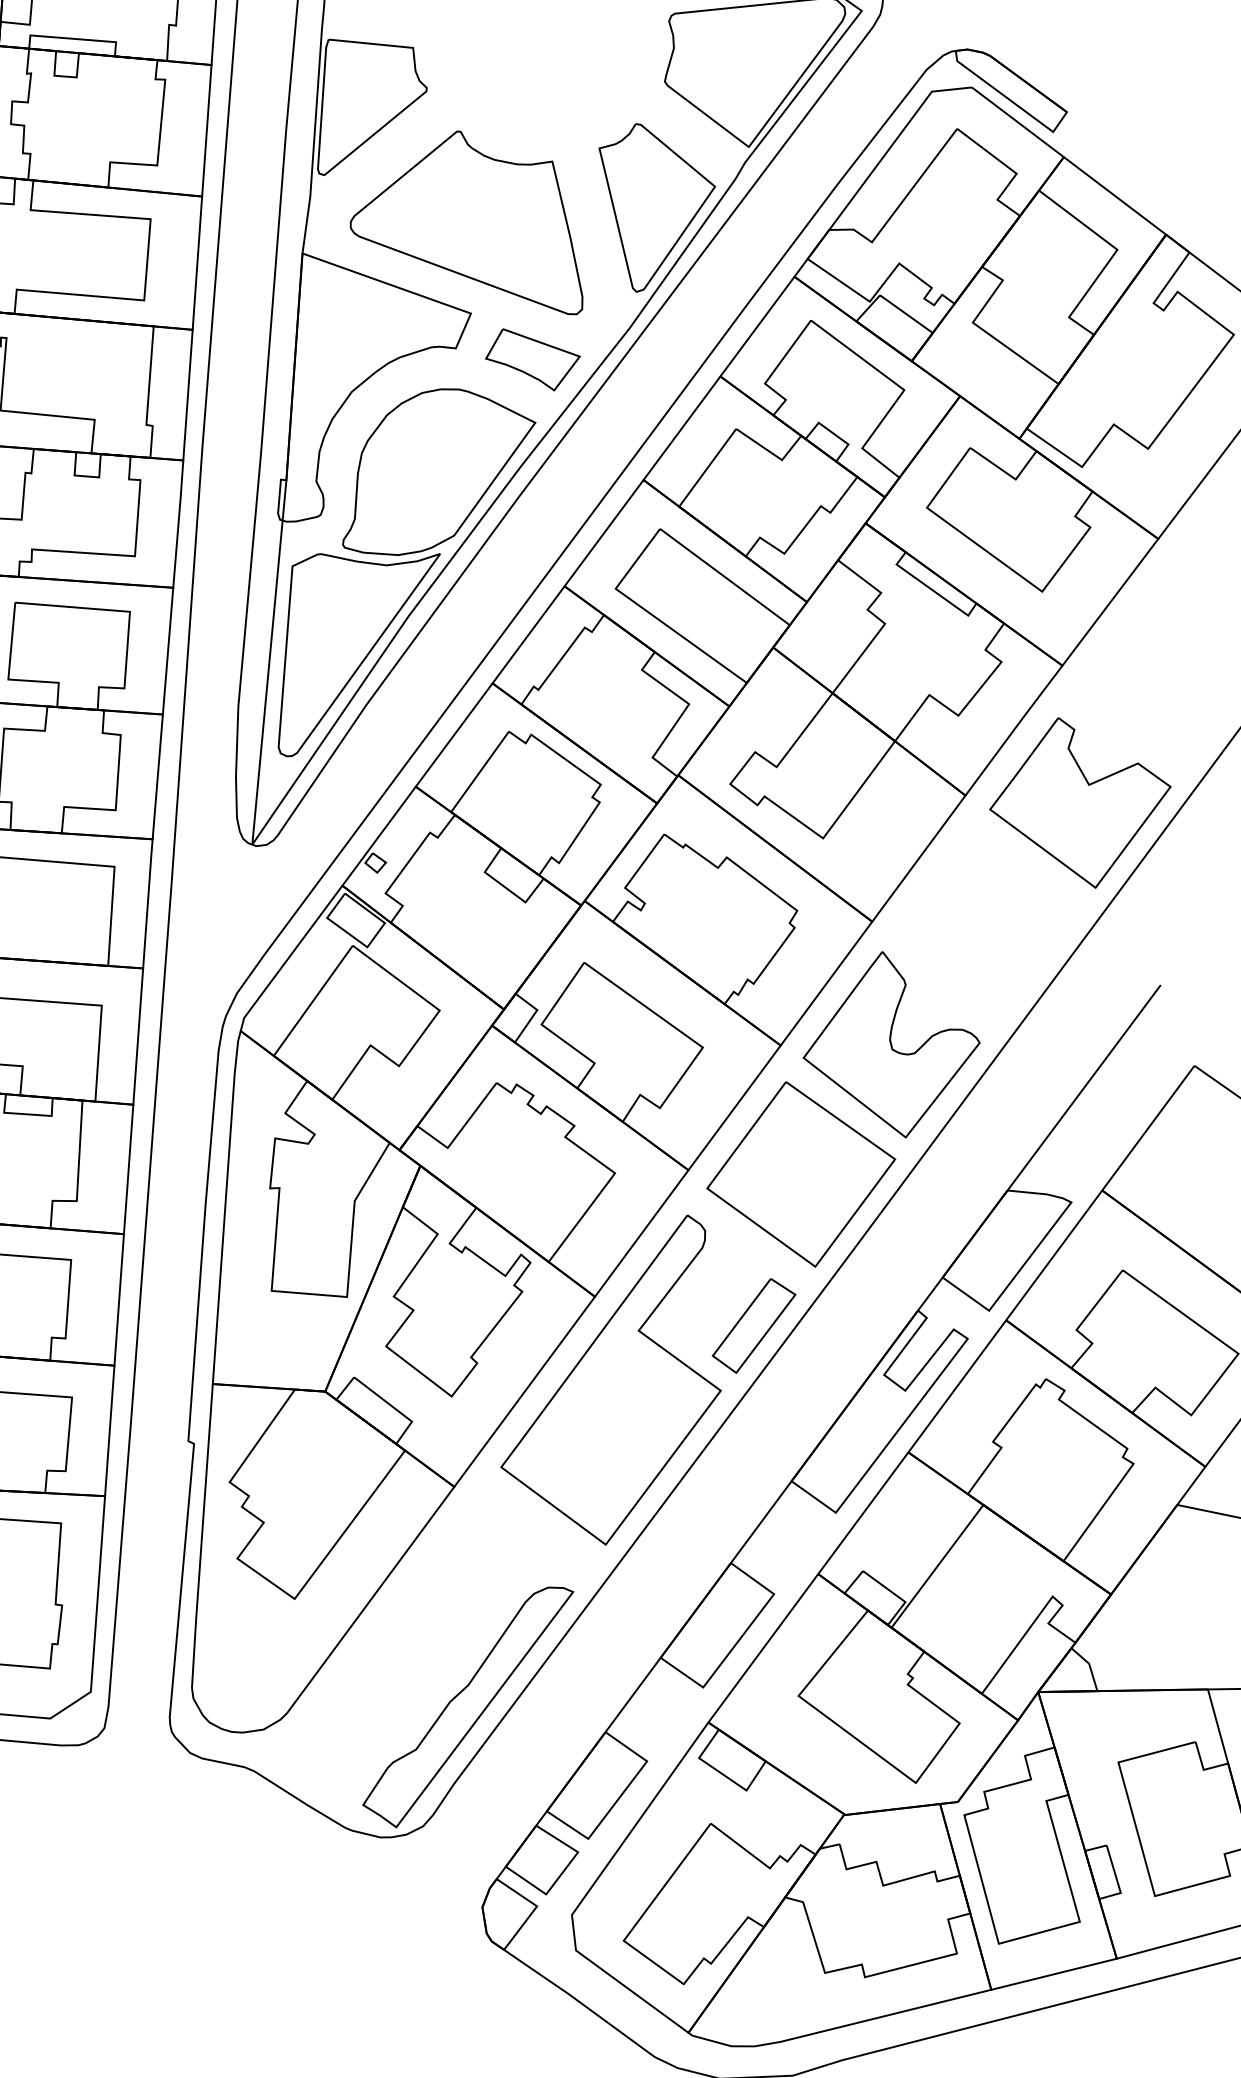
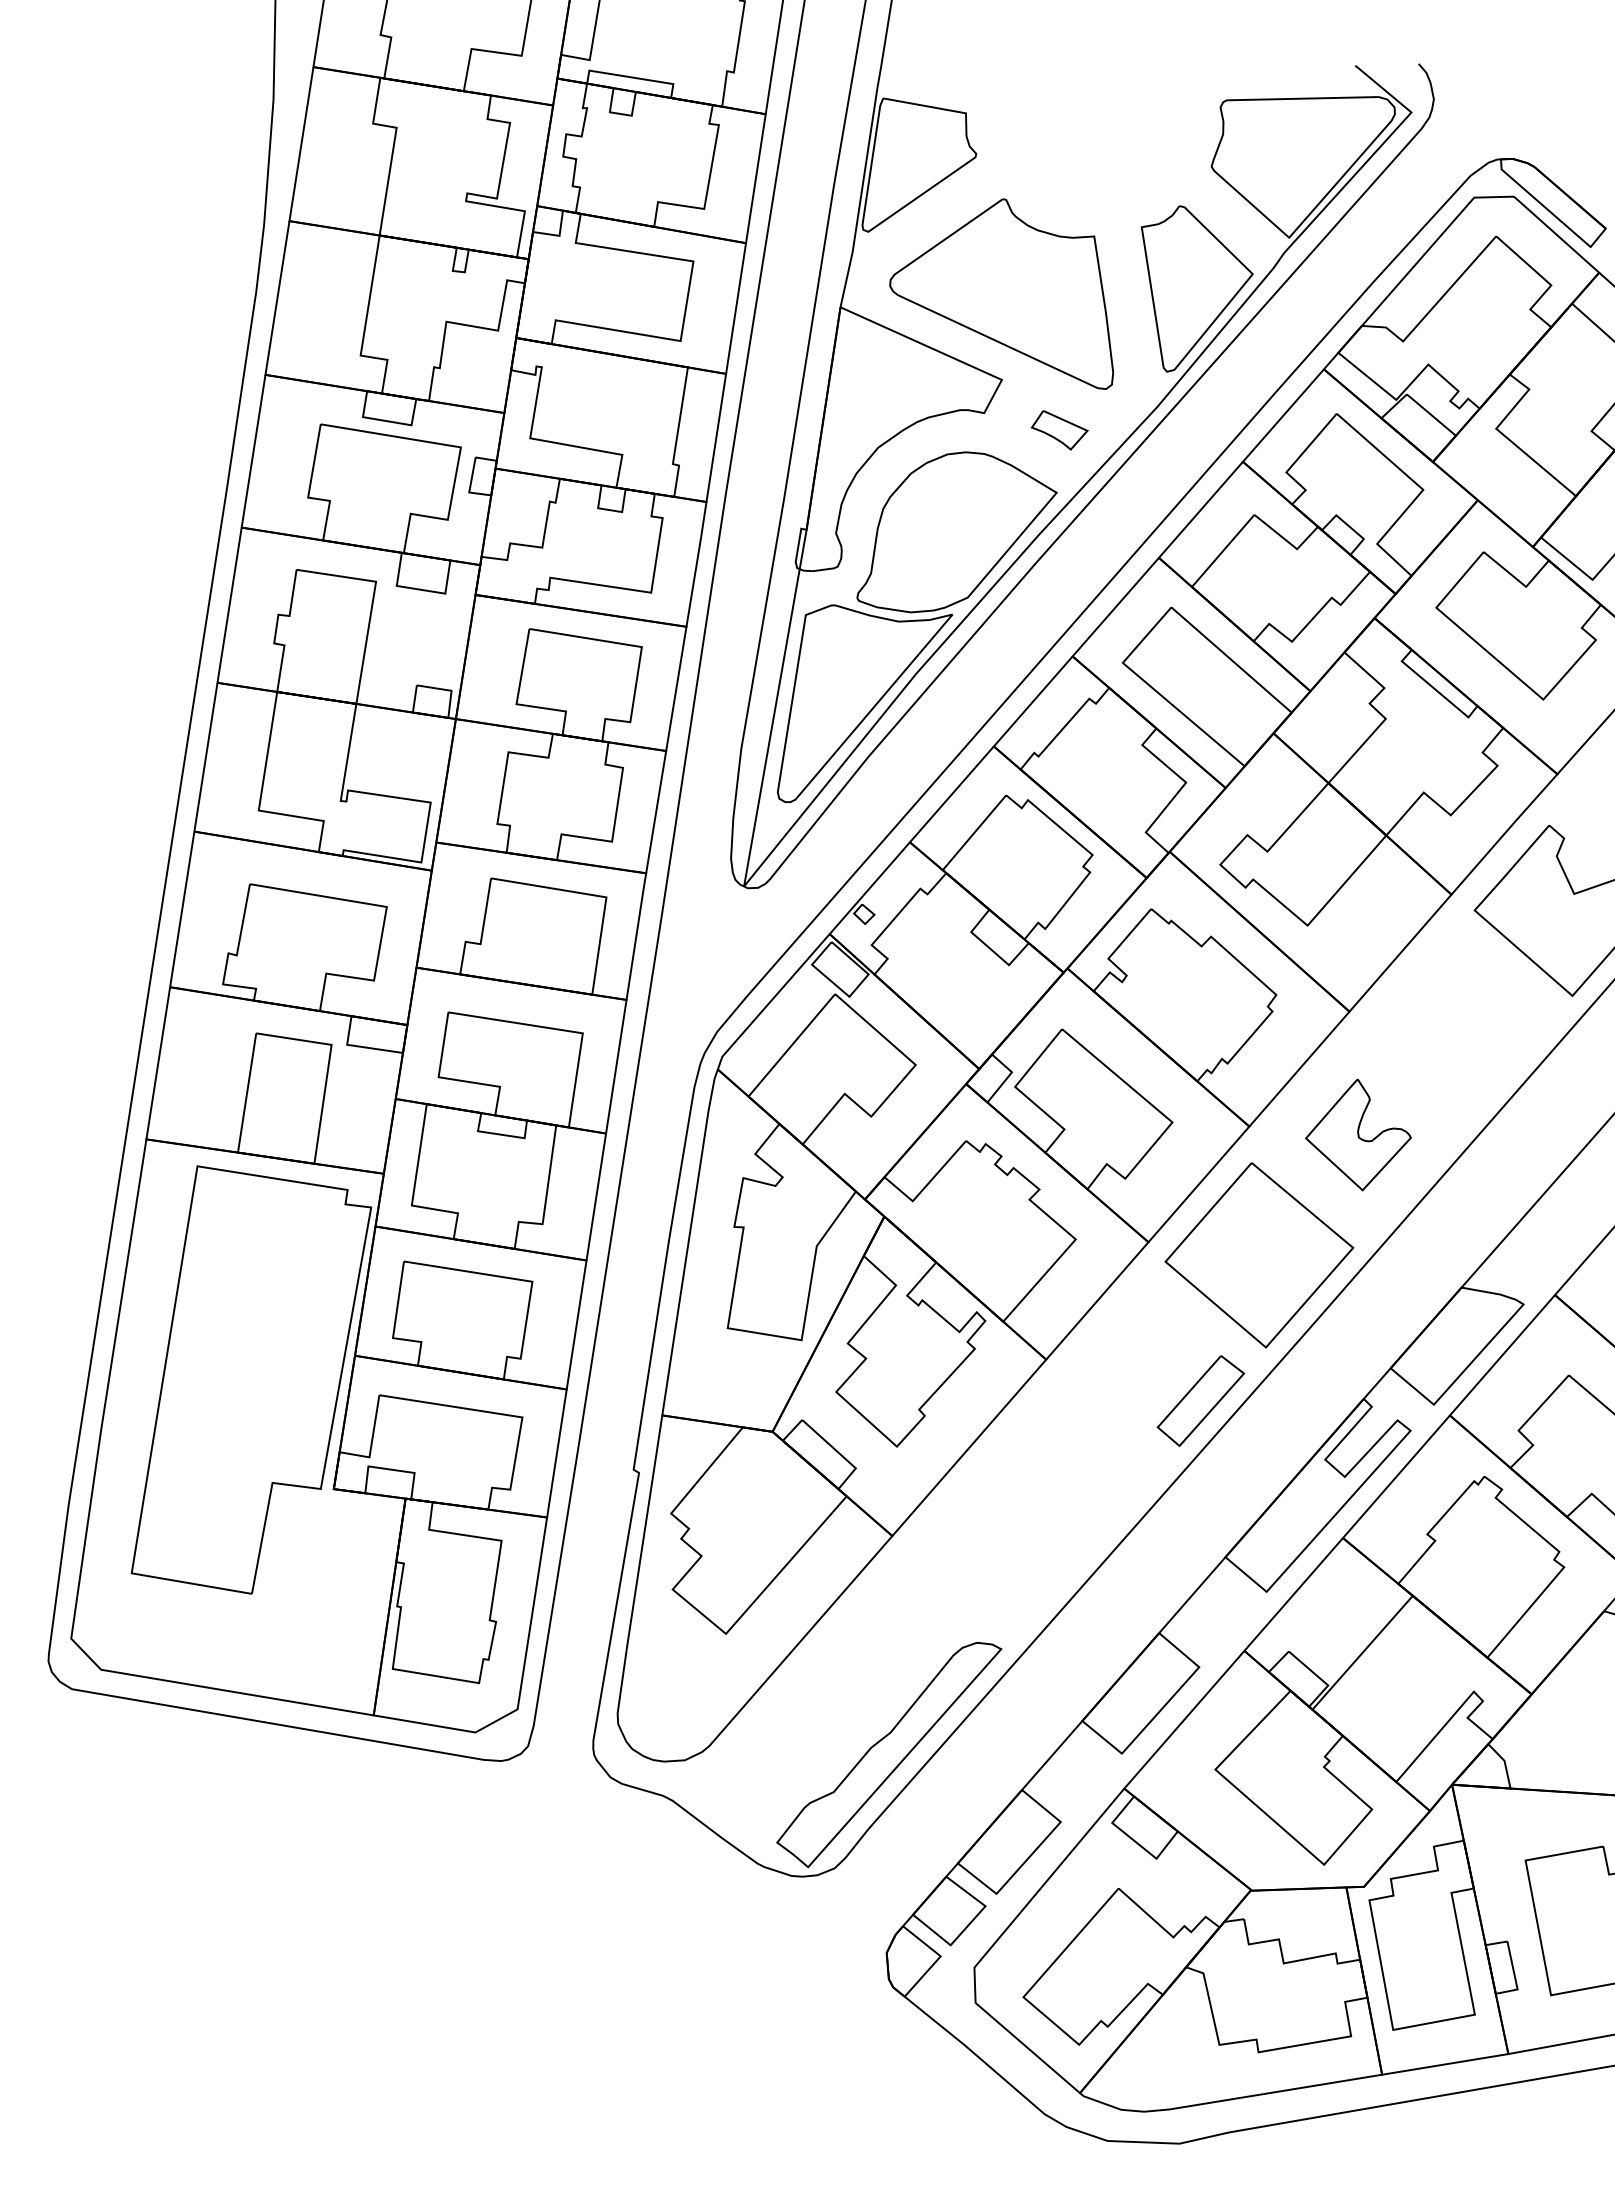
part: (533, 359) -> (1059, 430), size x0.6
part: (891, 1044) -> (1358, 1134), size x0.6
part: (607, 1383) -> (1051, 1446), removed

